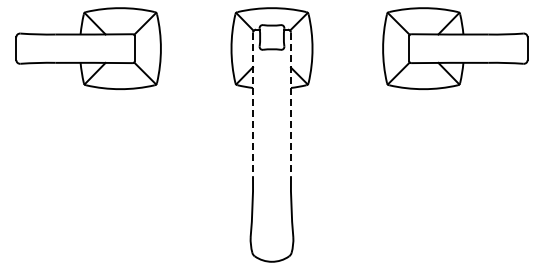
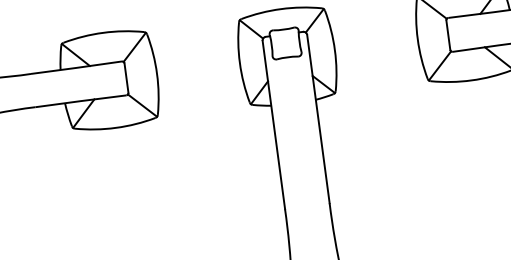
line: (253, 104) -> (274, 125), dashed -> solid
line: (291, 104) -> (319, 119), dashed -> solid

